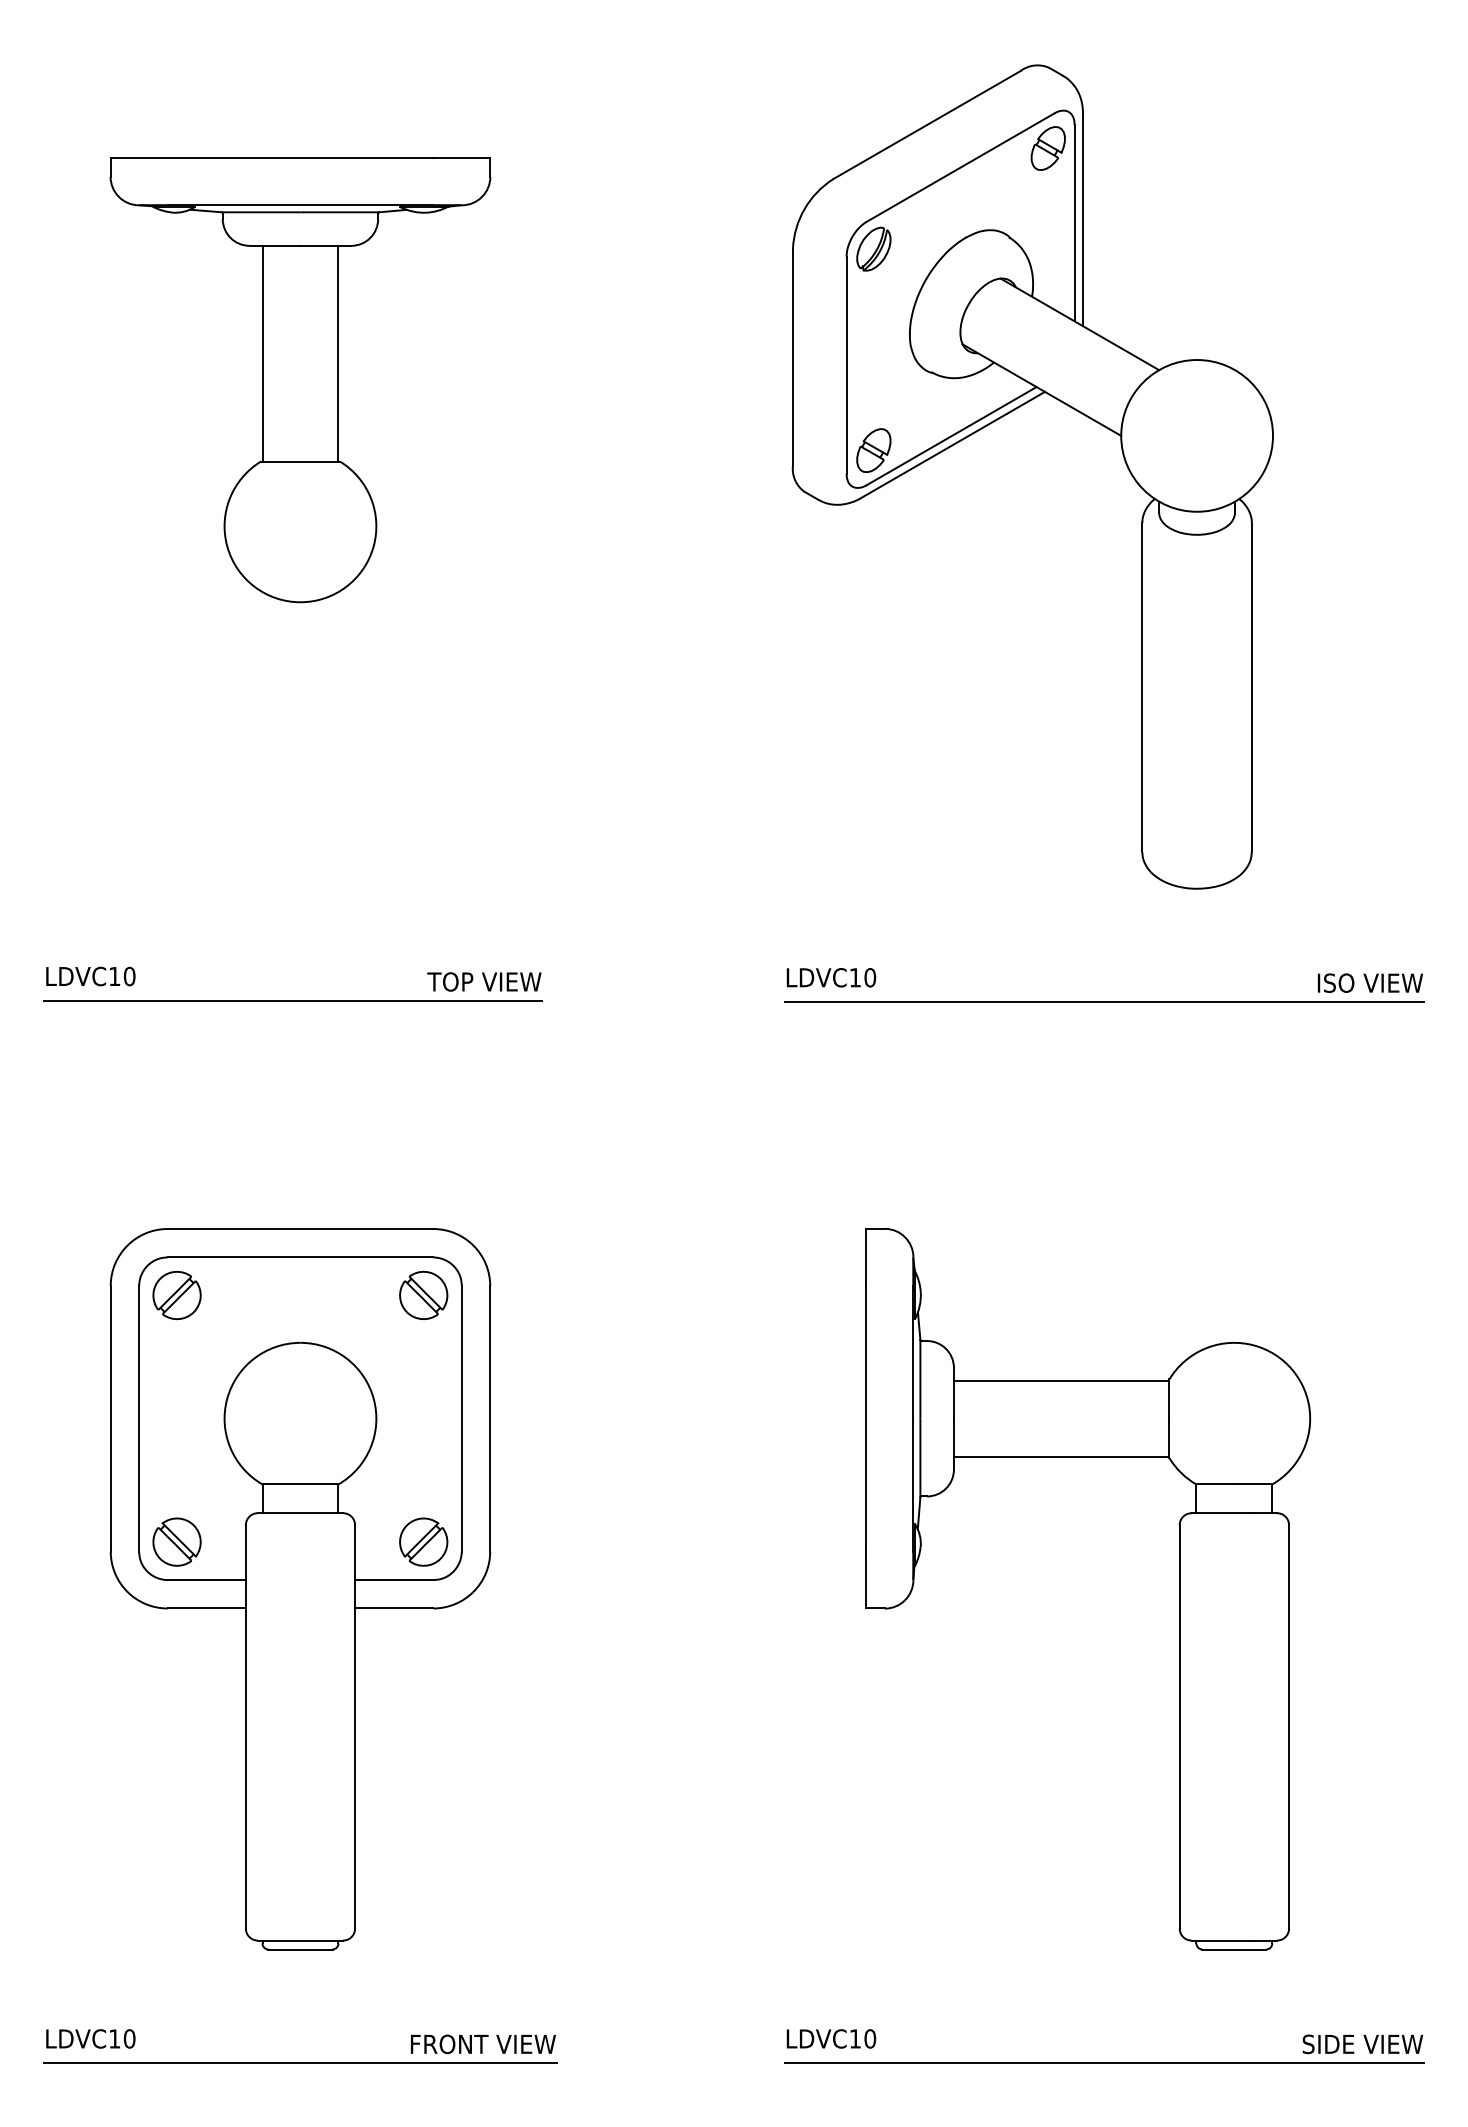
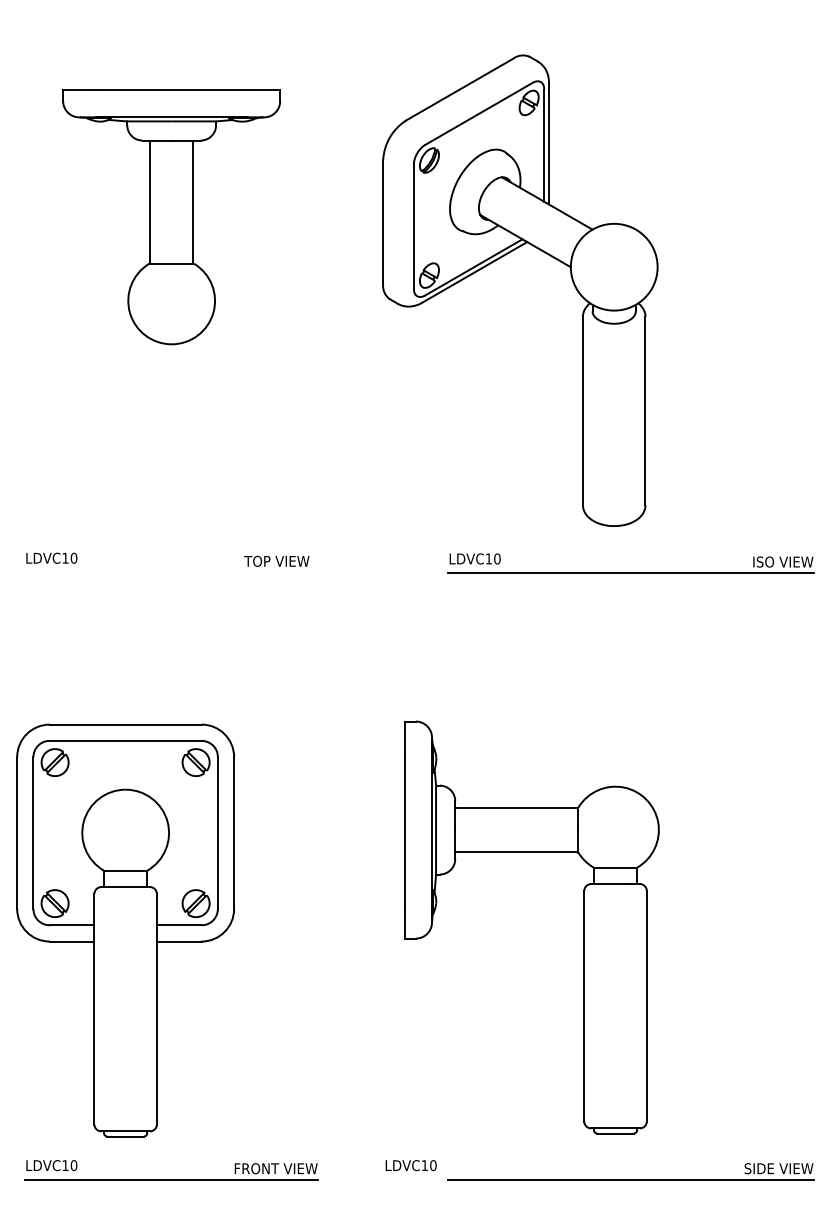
part: (996, 422) -> (499, 259), moved
line: (293, 1001) -> (167, 572), removed
part: (300, 1589) -> (125, 930), moved
part: (1178, 1589) -> (583, 927), moved
text: (830, 2038) -> (410, 1165), moved

